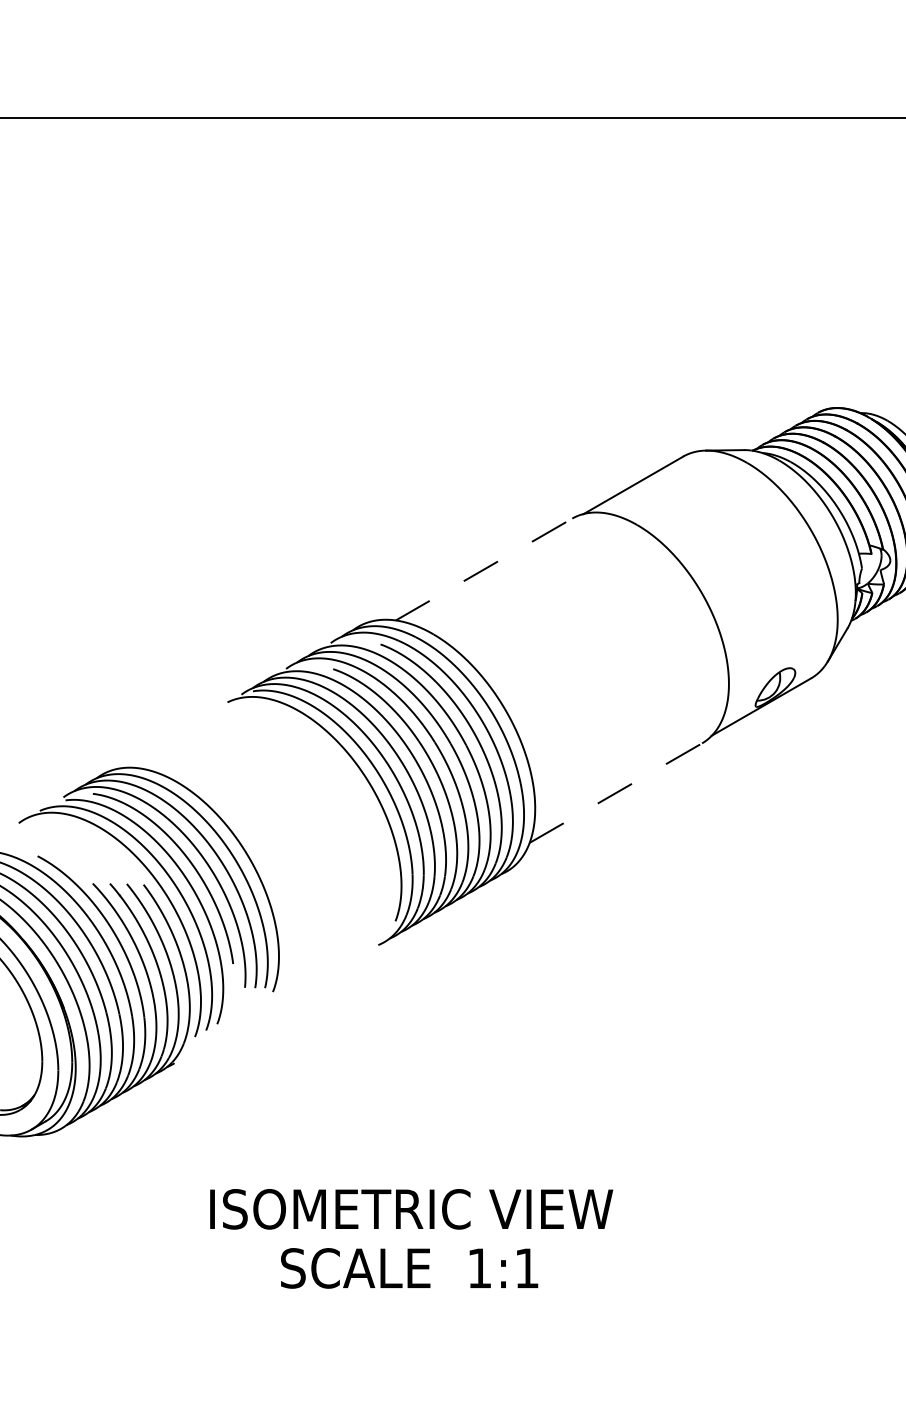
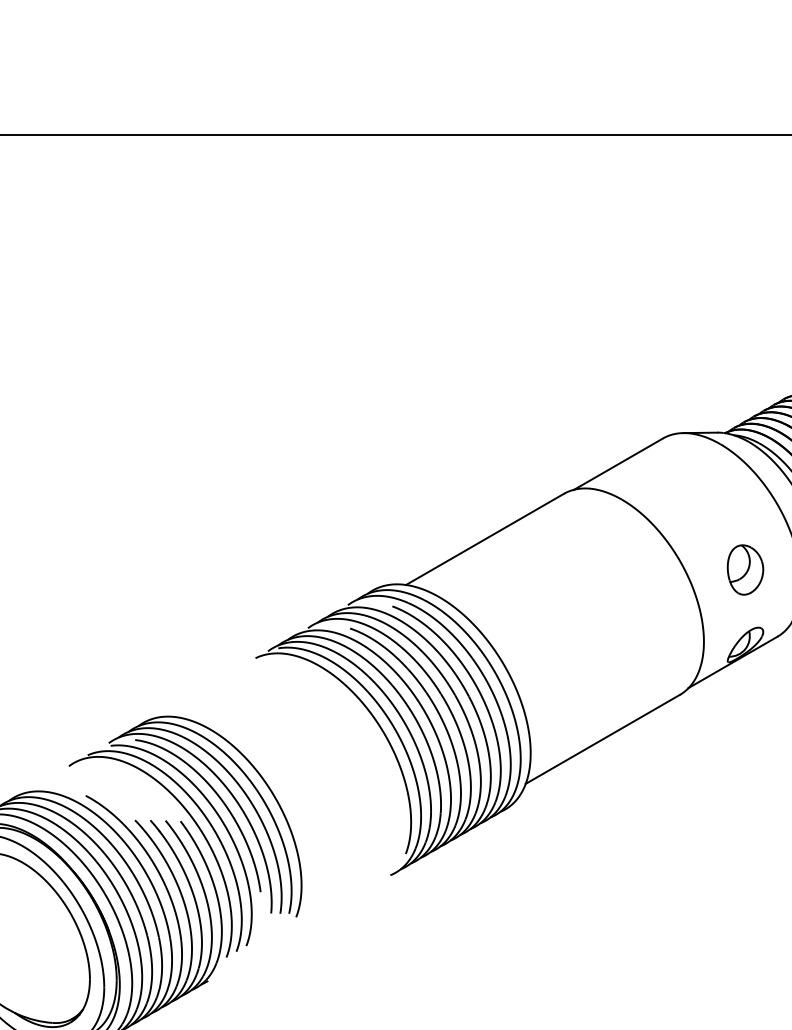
line: (484, 569) -> (485, 539), dashed -> solid
part: (775, 603) -> (745, 569), added
line: (615, 793) -> (602, 739), dashed -> solid

